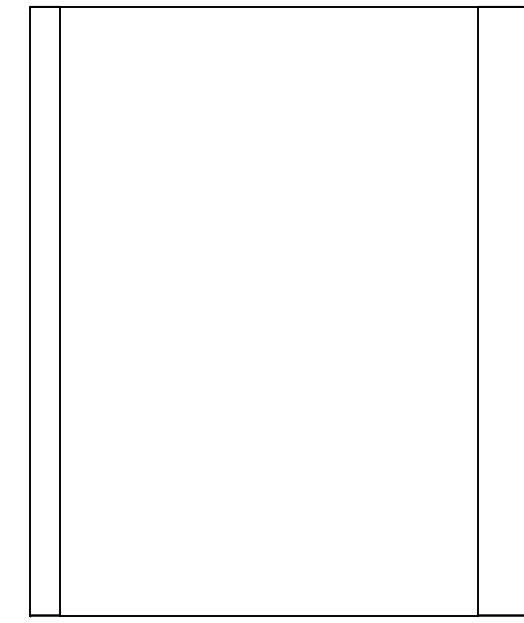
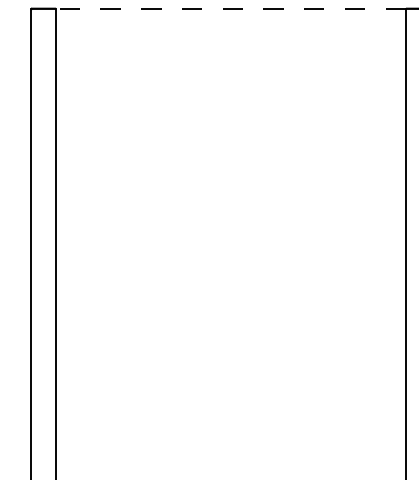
line: (268, 6) -> (230, 8), solid -> dashed

